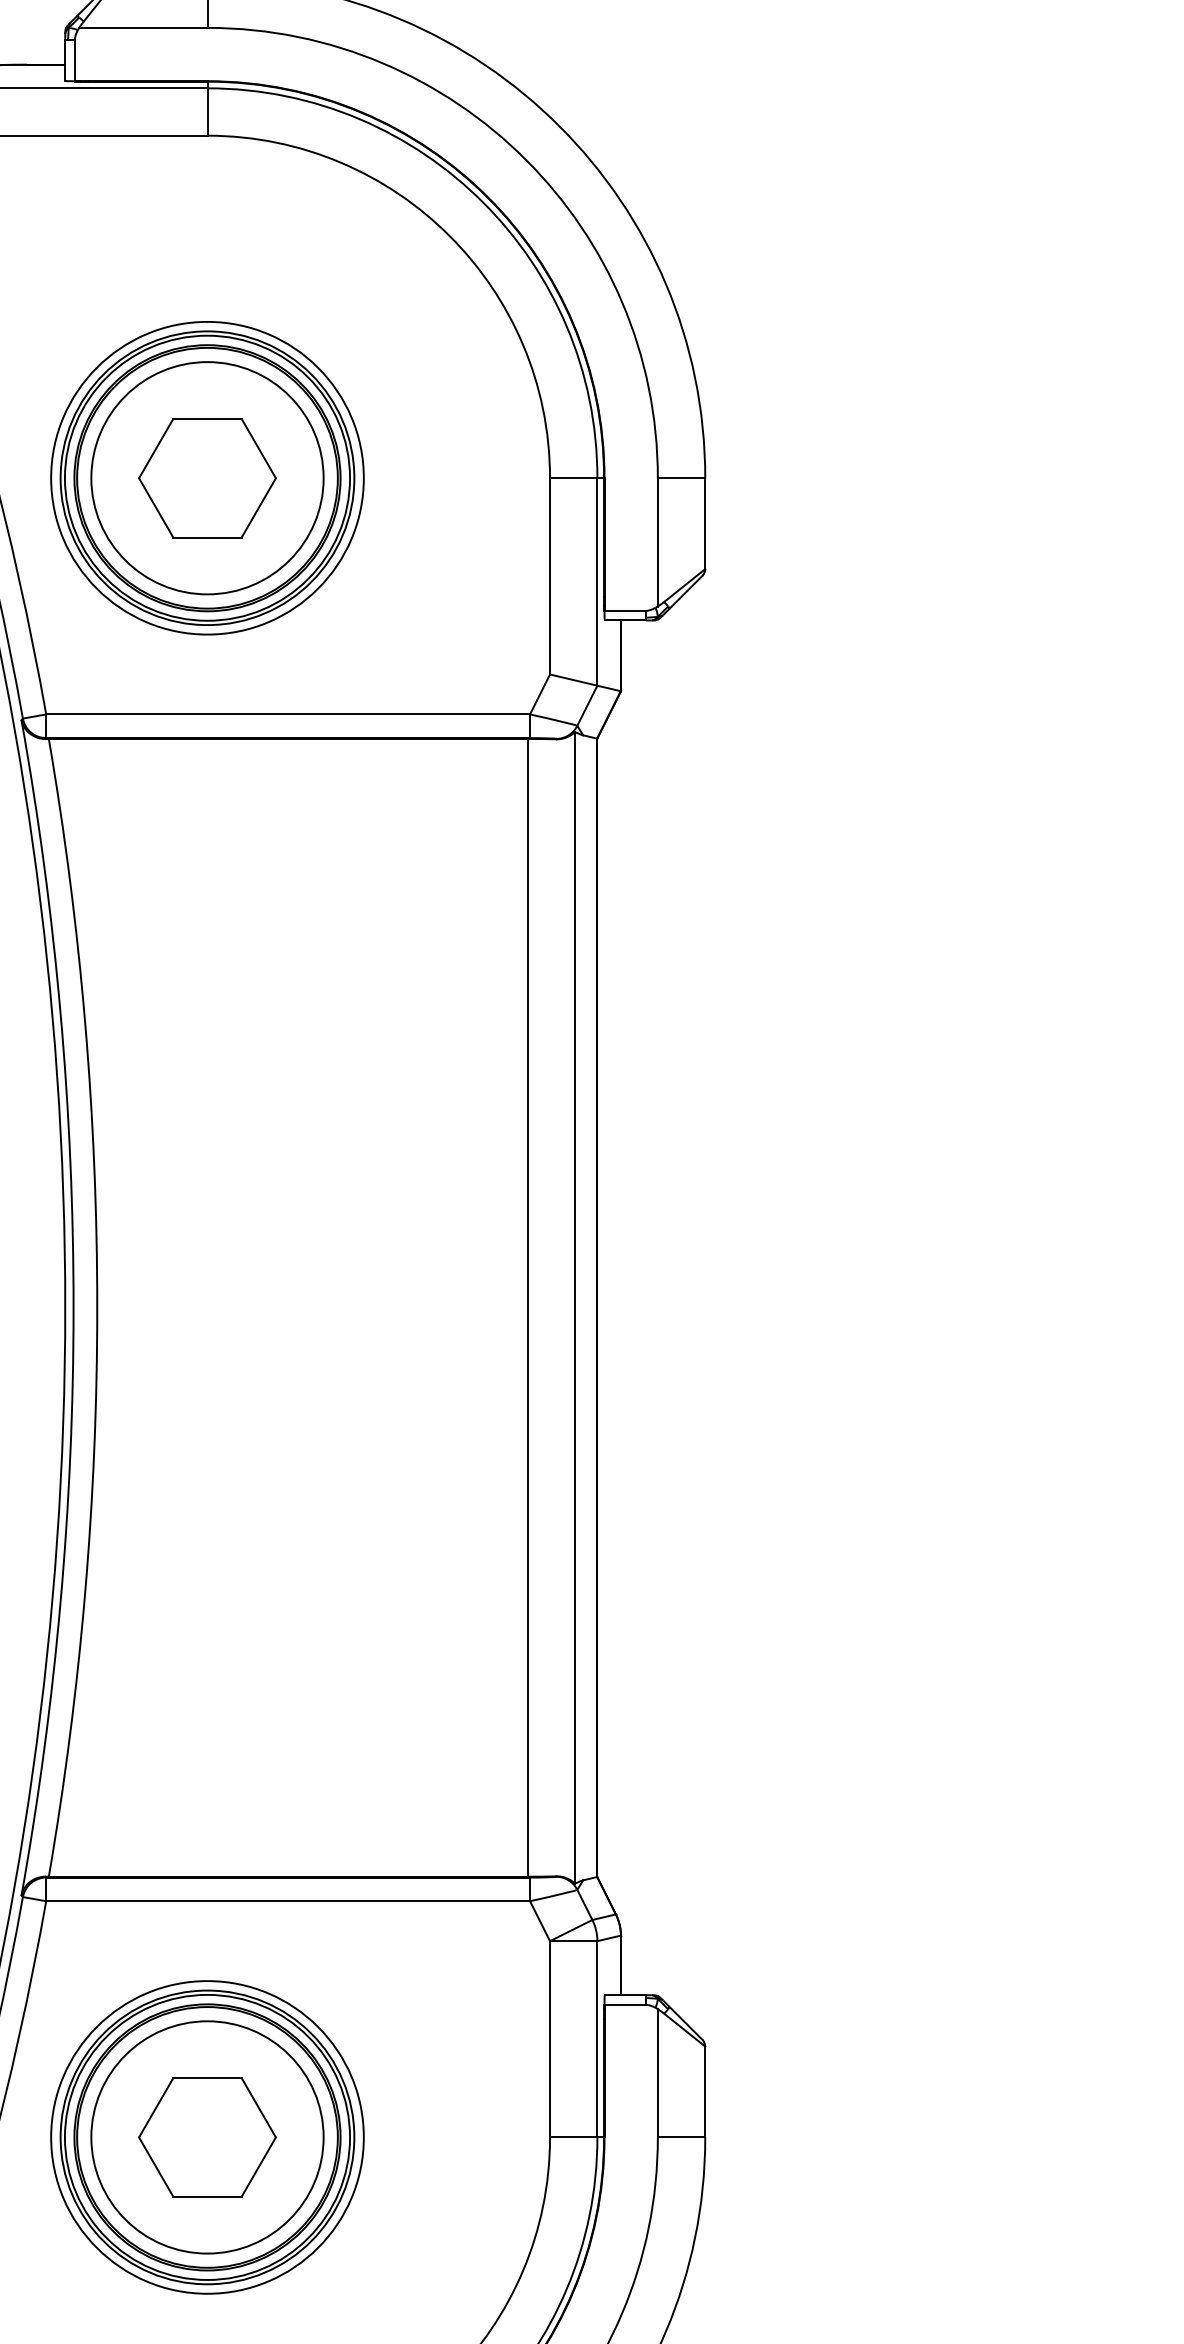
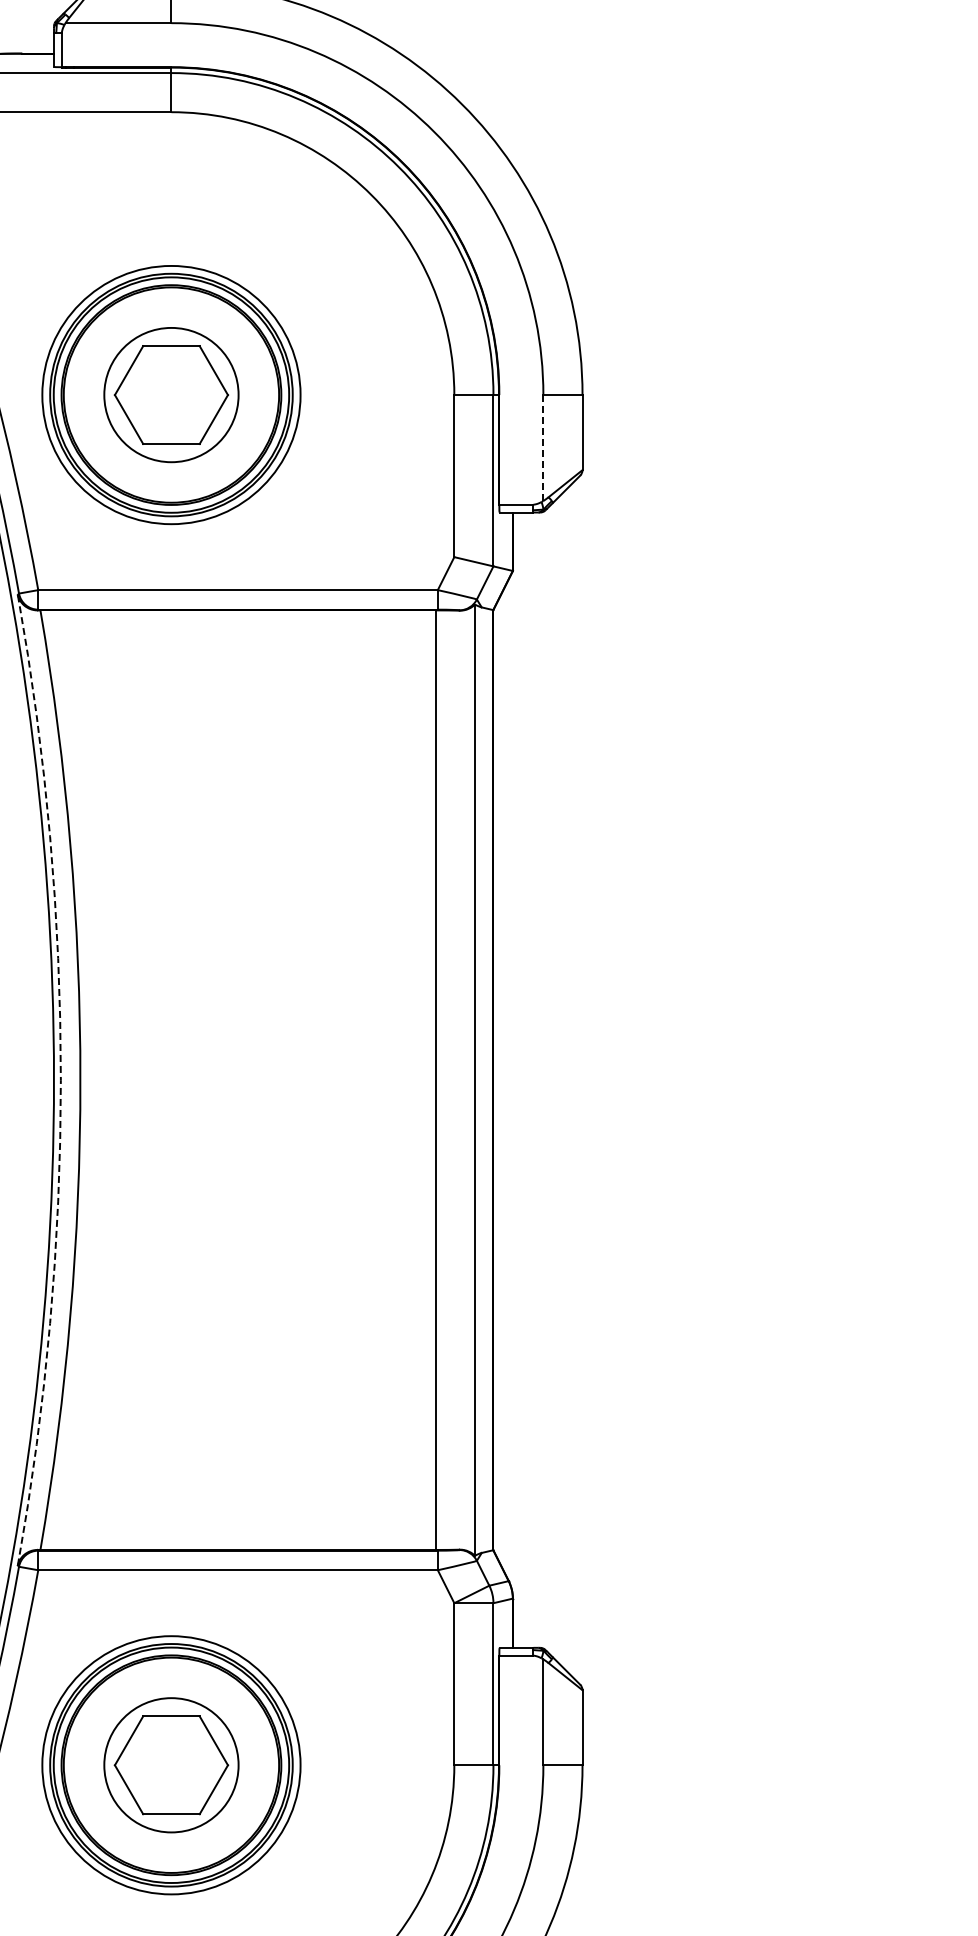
circle: (207, 477) -> (171, 394), size x0.7
line: (657, 542) -> (543, 448), solid -> dashed
arc: (73, 1308) -> (60, 1080), solid -> dashed
circle: (207, 2137) -> (171, 1765), size x0.7

